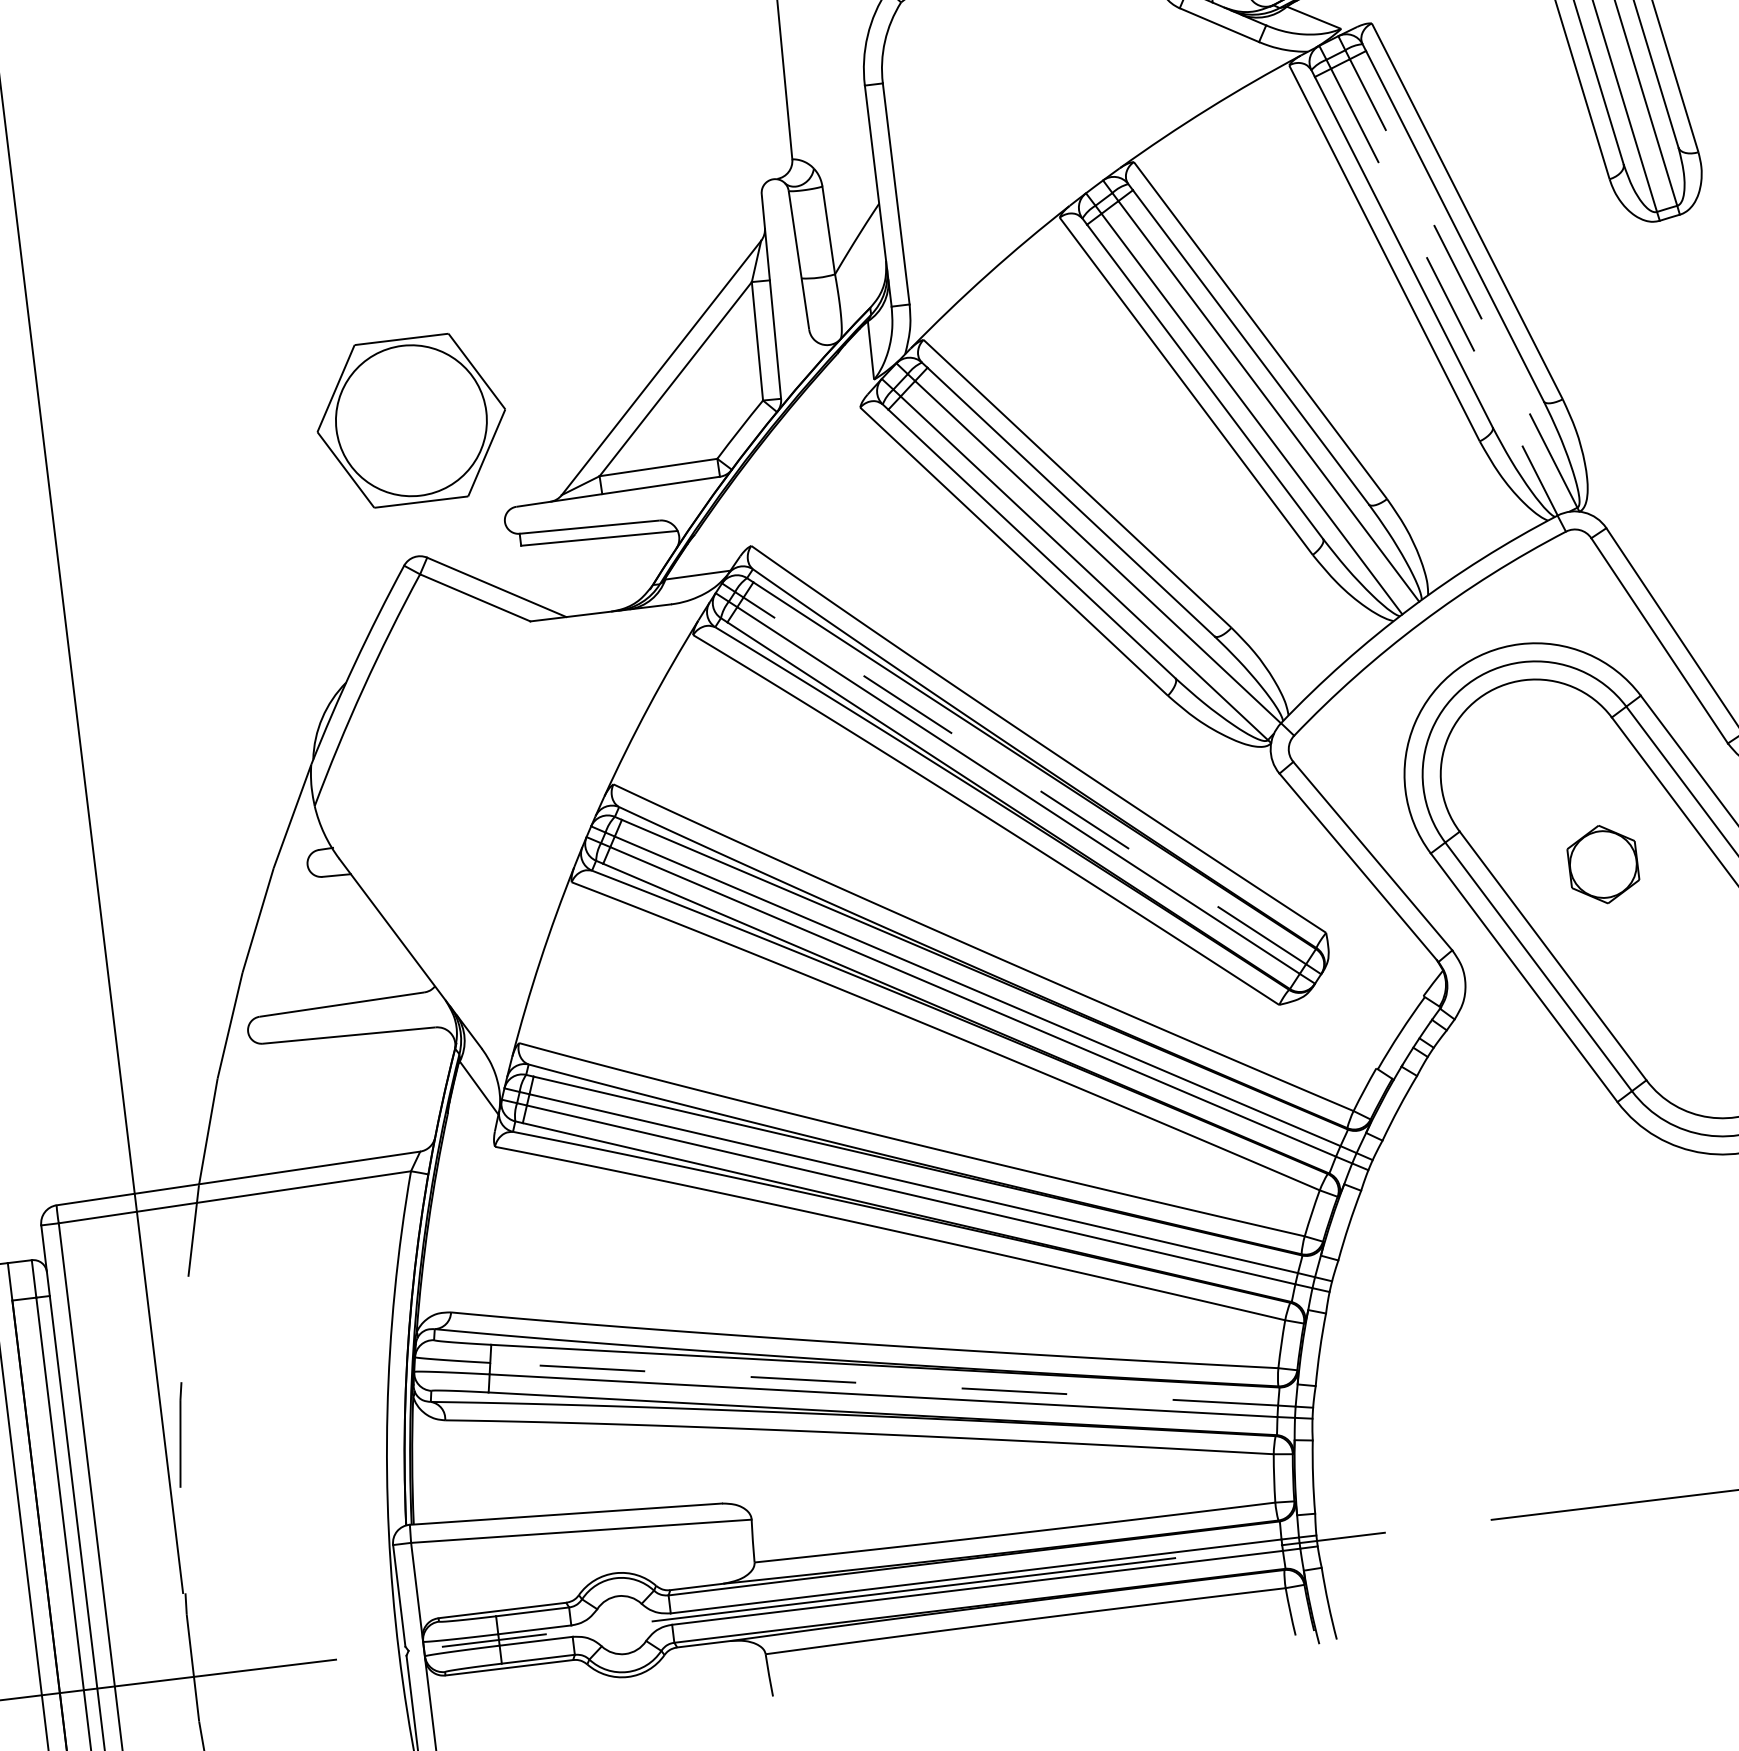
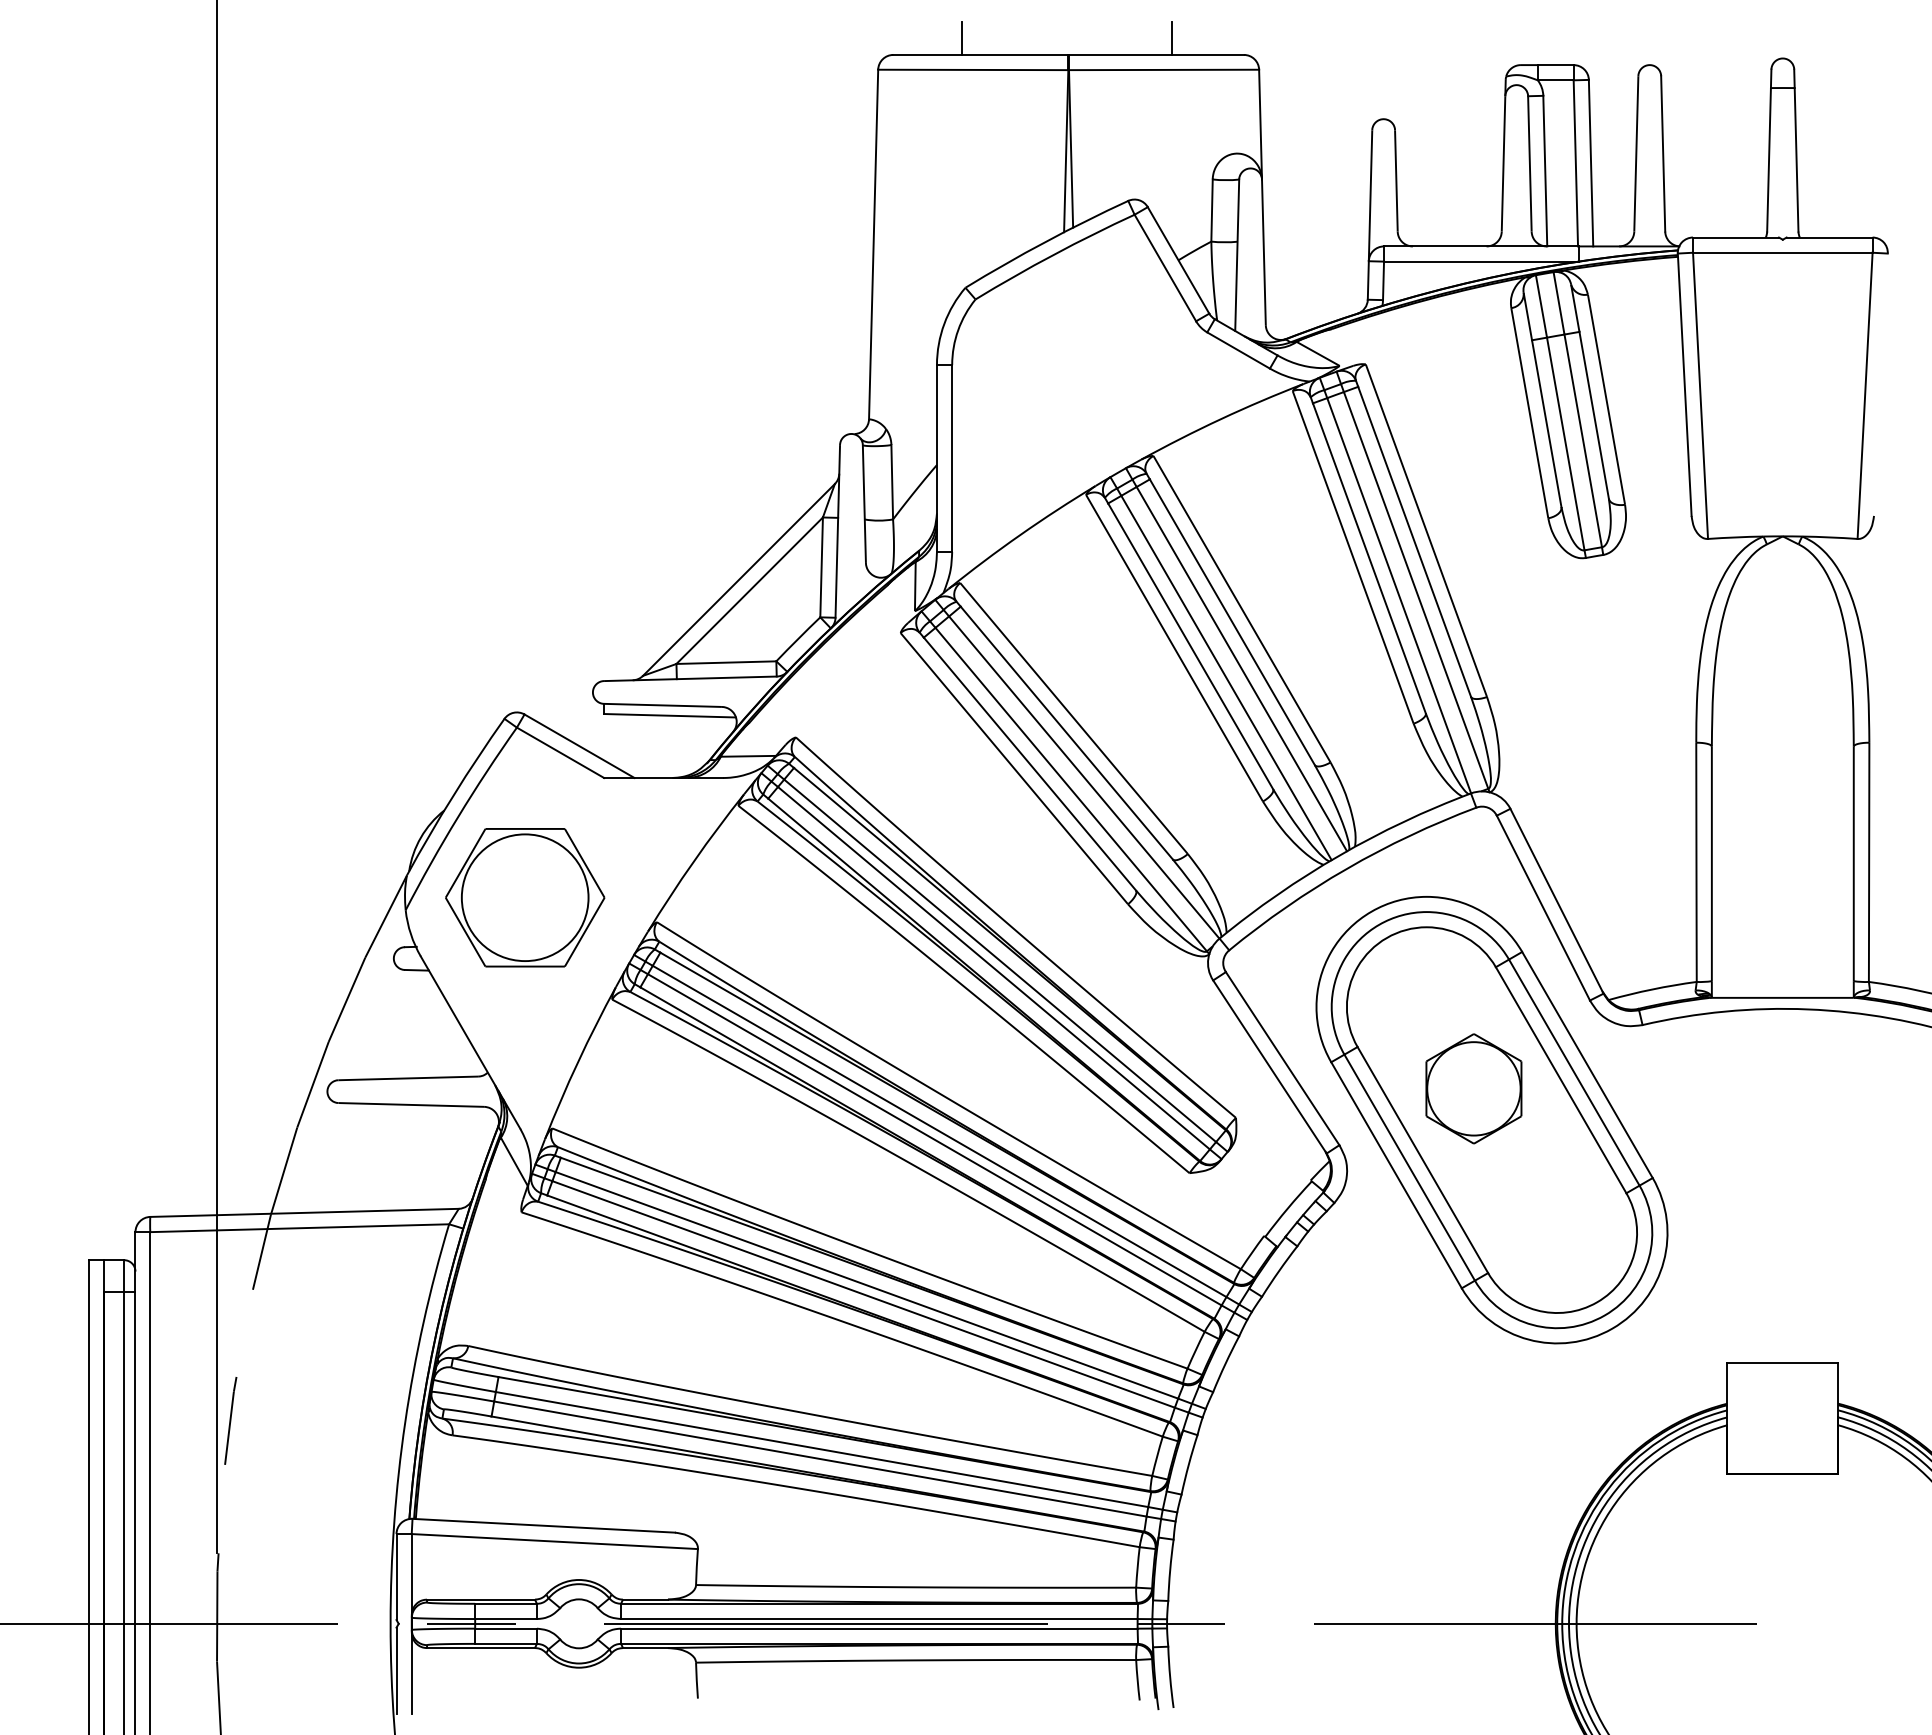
line: (1462, 282) -> (1415, 589), dashed -> solid
line: (1444, 293) -> (1399, 596), dashed -> solid
part: (411, 420) -> (525, 897), moved
line: (1025, 780) -> (1000, 960), dashed -> solid
part: (1602, 864) -> (1473, 1088), size x1.67
line: (883, 1384) -> (821, 1449), dashed -> solid

